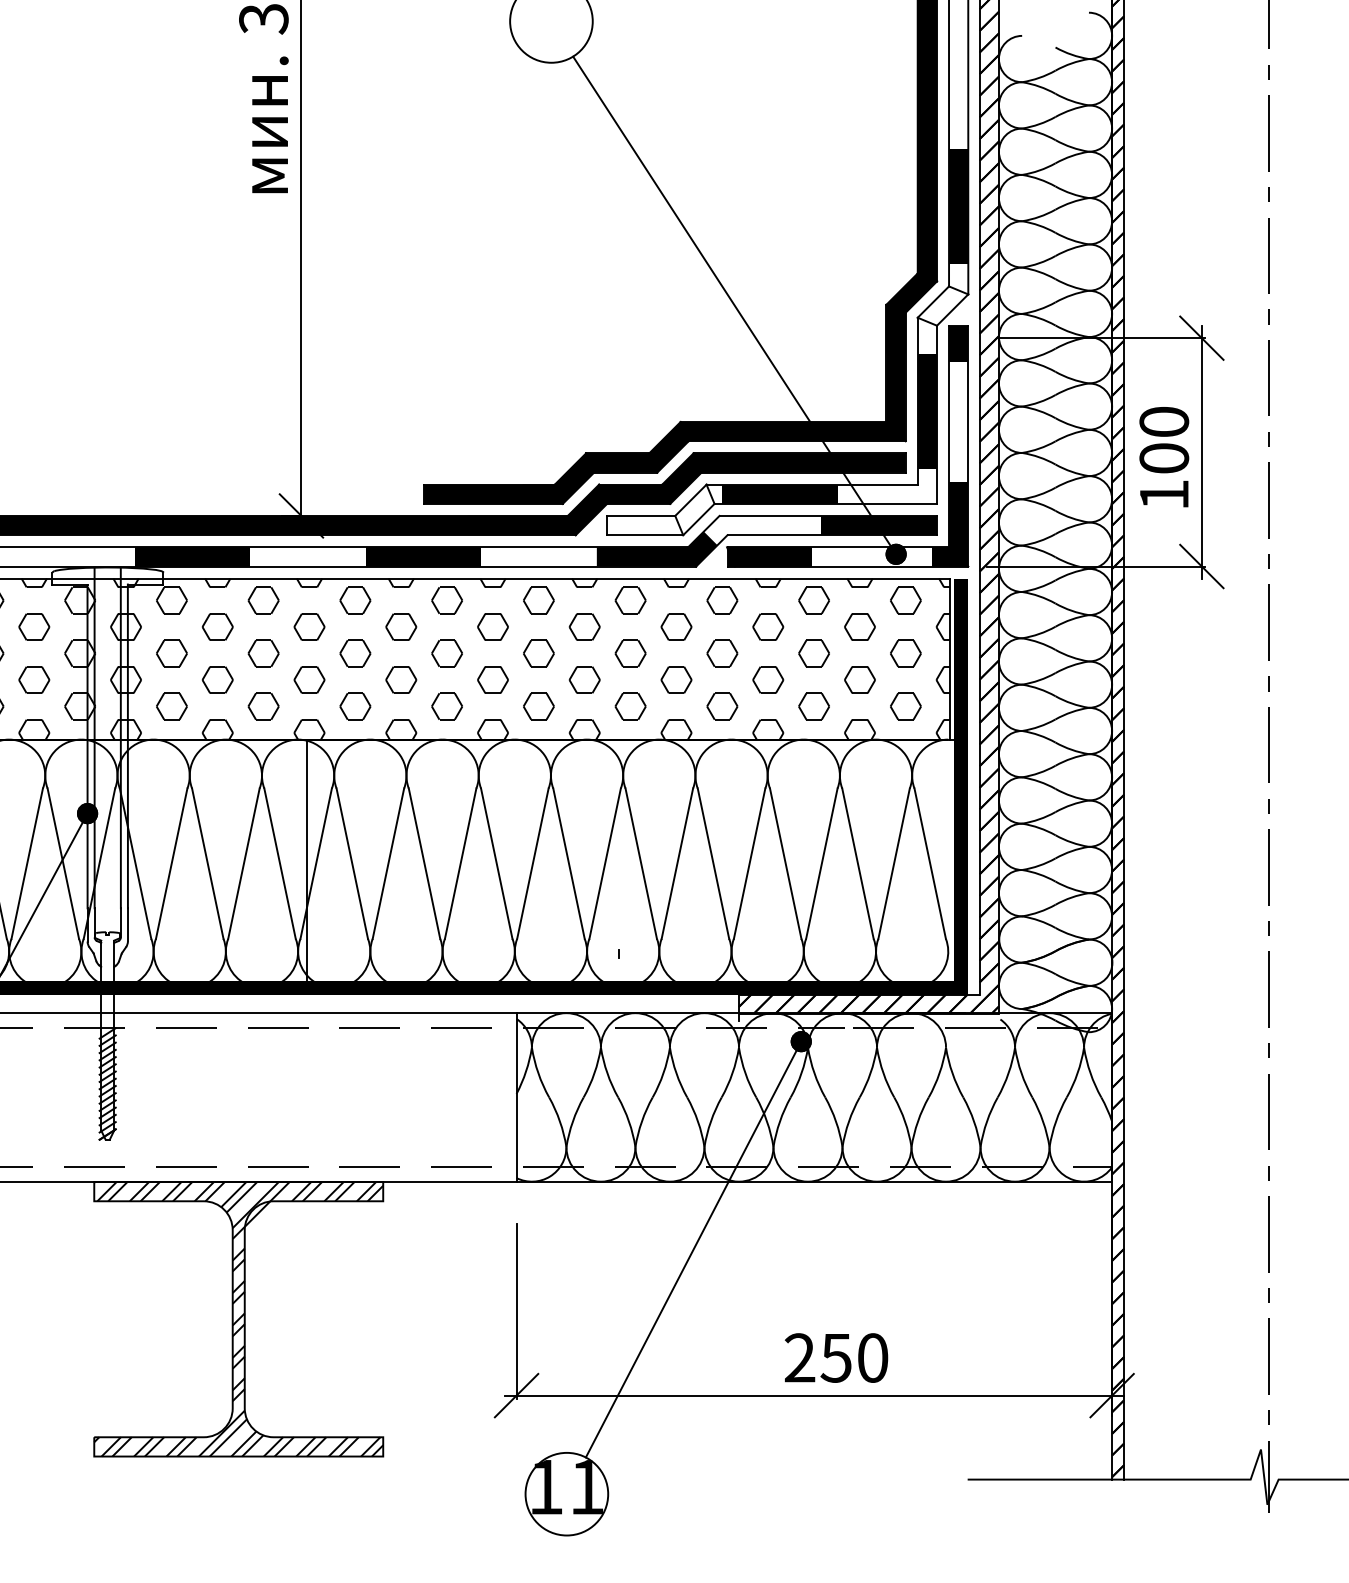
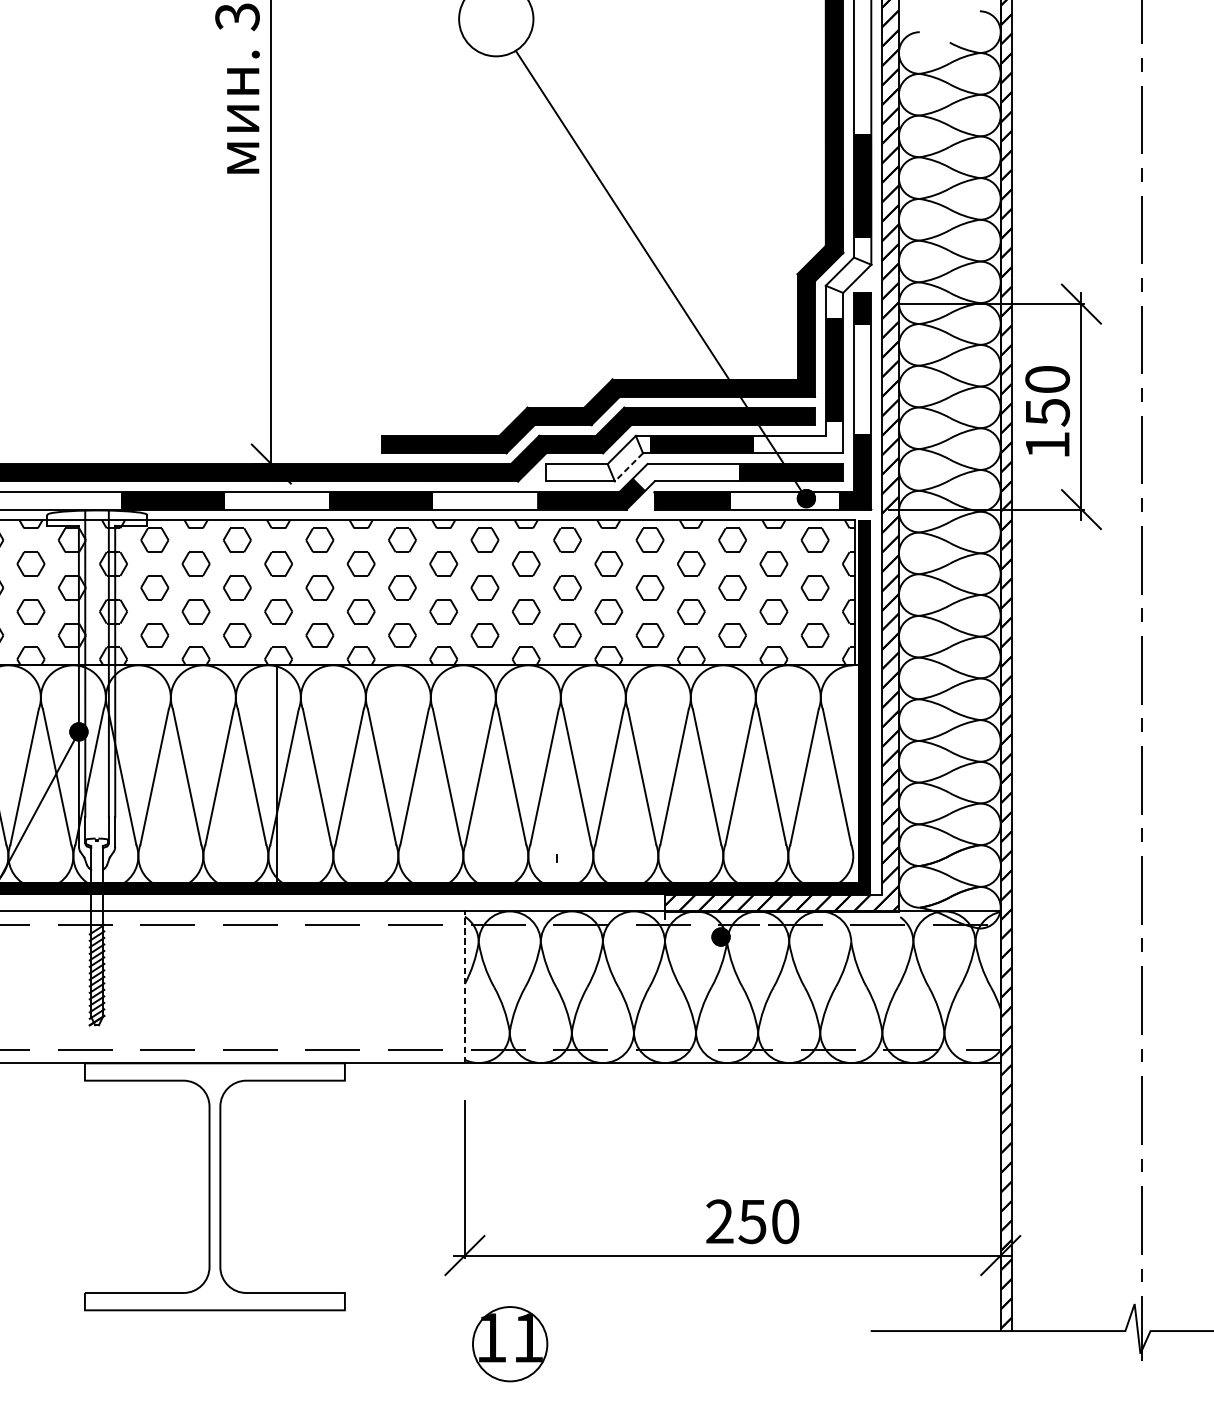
text: (1164, 458) -> (1047, 412), 100 -> 150
line: (698, 519) -> (628, 467), solid -> dashed
line: (516, 1097) -> (464, 987), solid -> dashed
line: (693, 1249) -> (624, 1124), removed
hatch: (238, 1319) -> (214, 1187), removed

